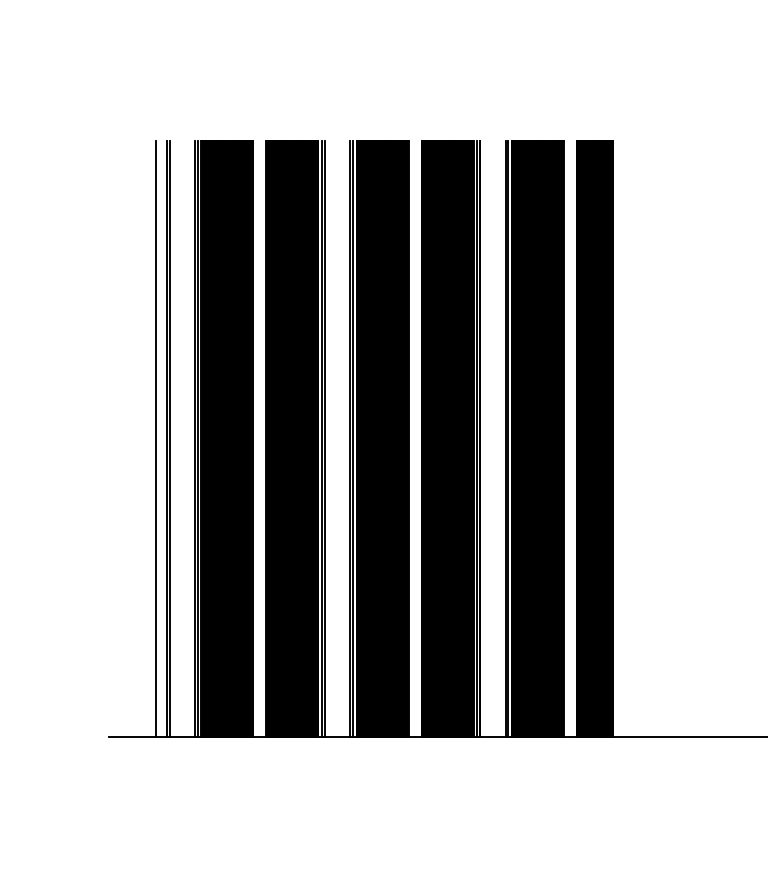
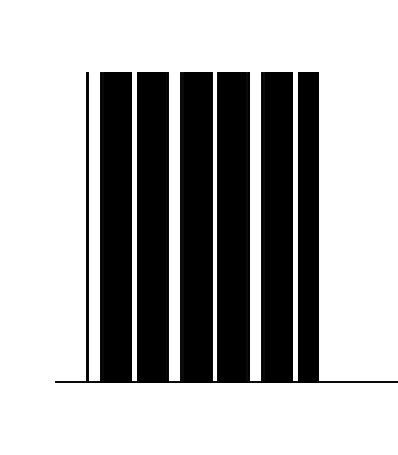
line: (155, 439) -> (80, 227), removed

